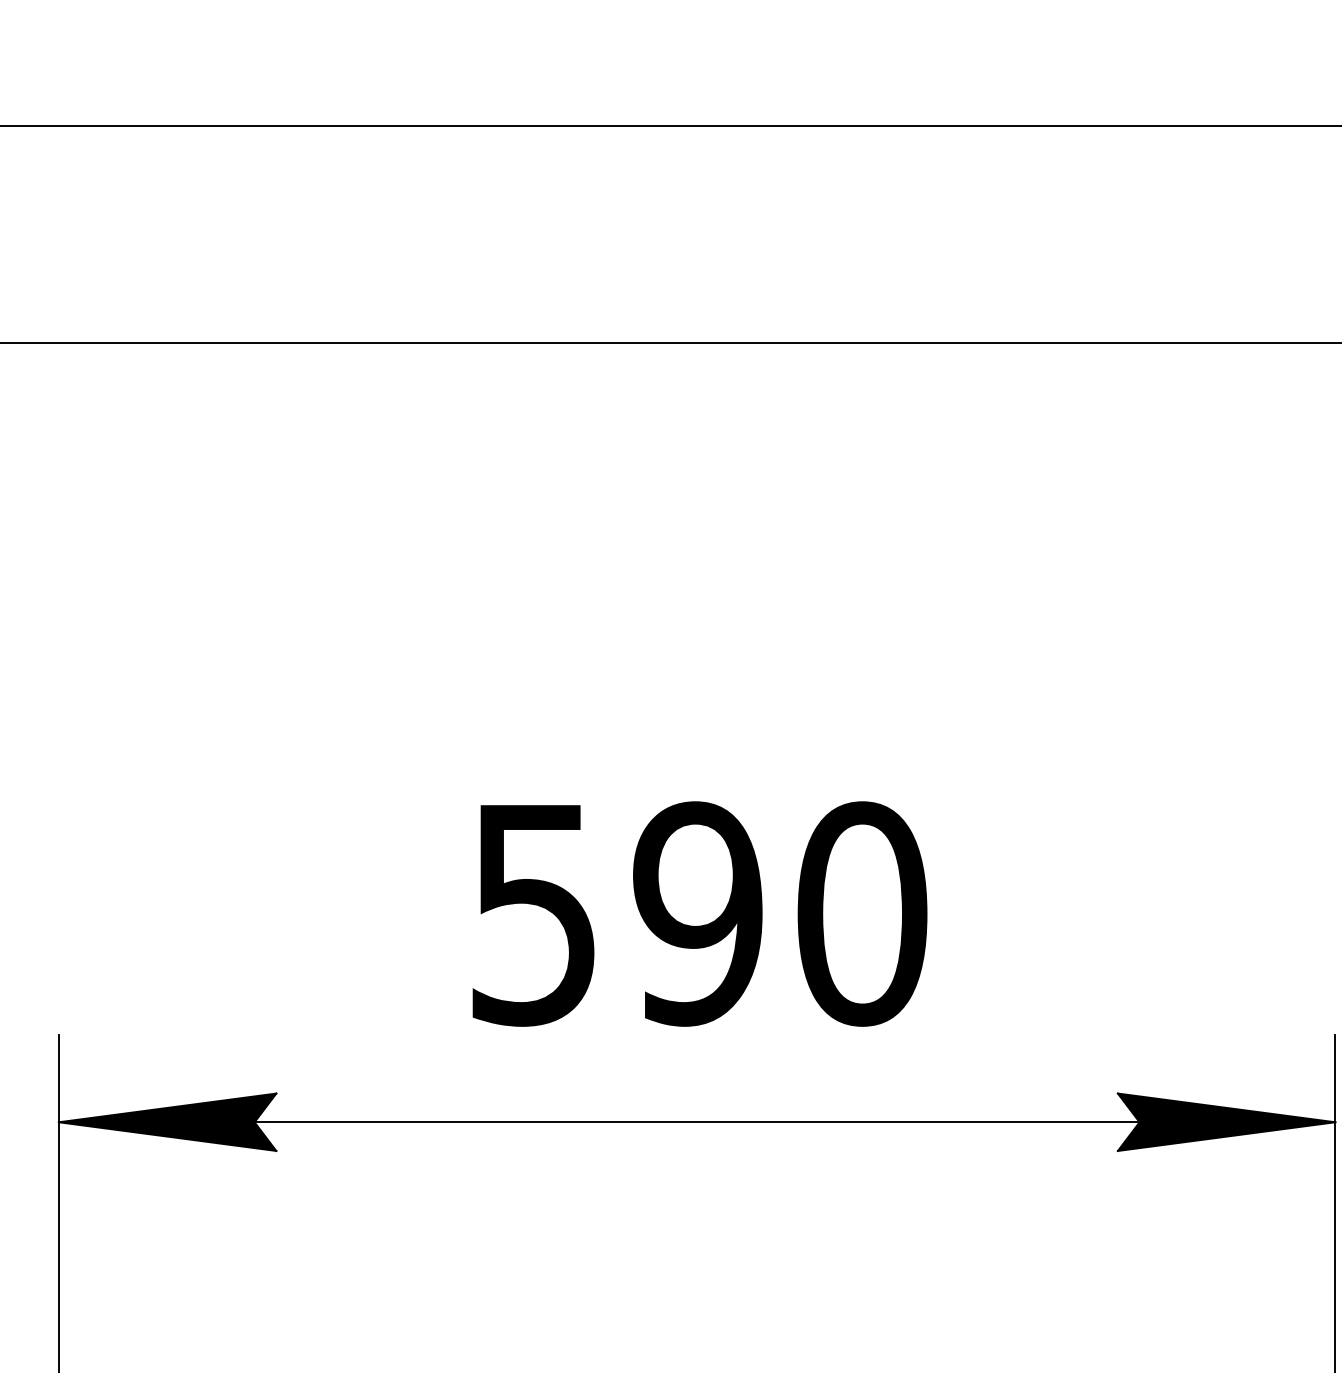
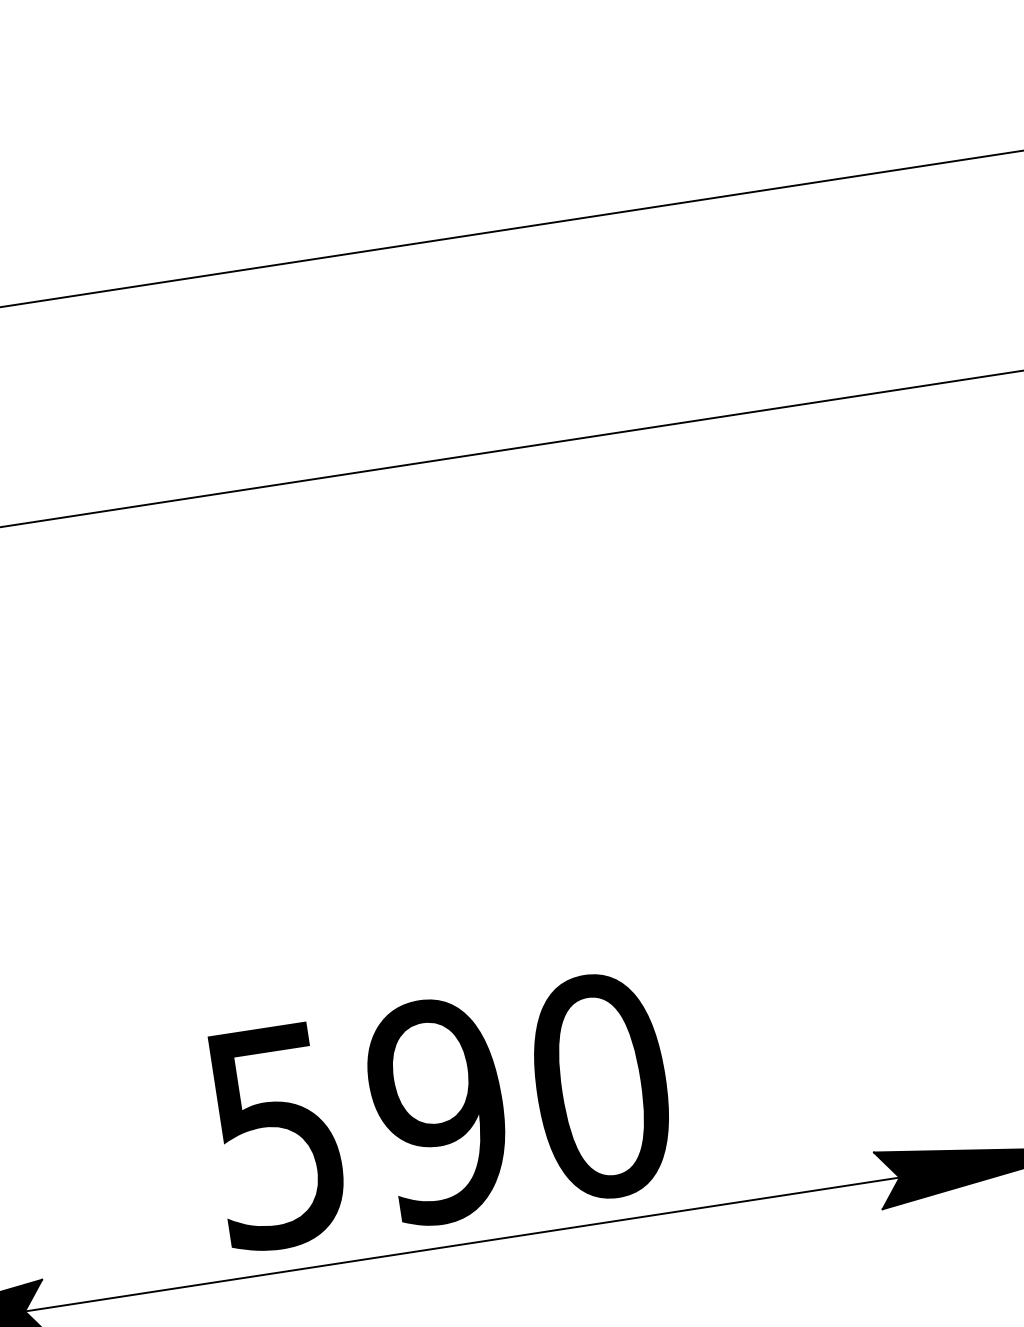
text: (699, 913) -> (440, 1110), moved

